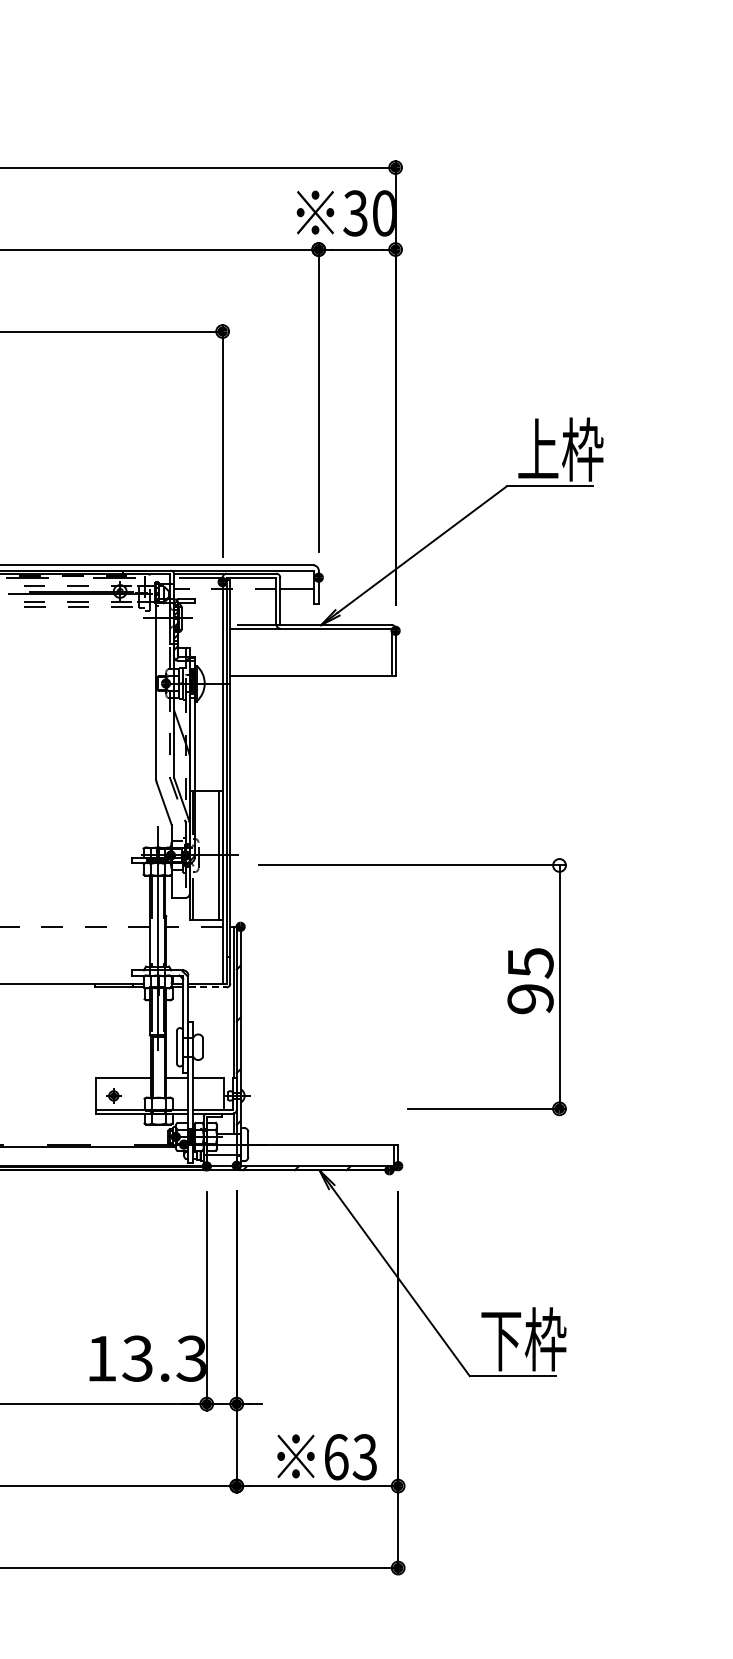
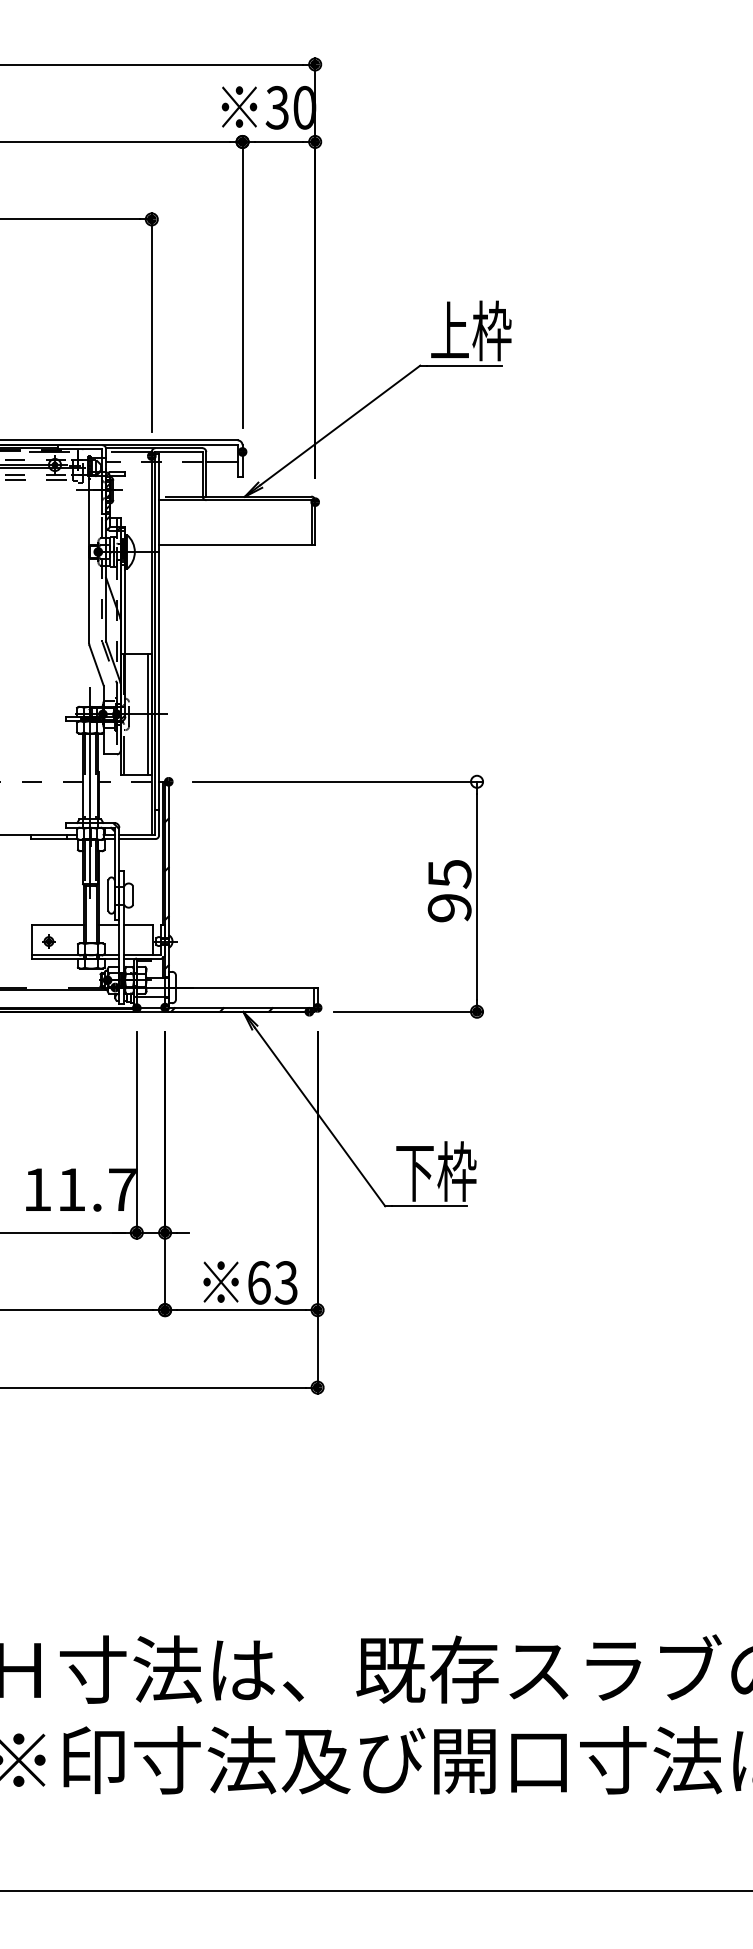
line: (207, 987) -> (137, 839), dashed -> solid
part: (507, 999) -> (427, 908), moved
text: (163, 1358) -> (95, 1189), 13.3 -> 11.7

